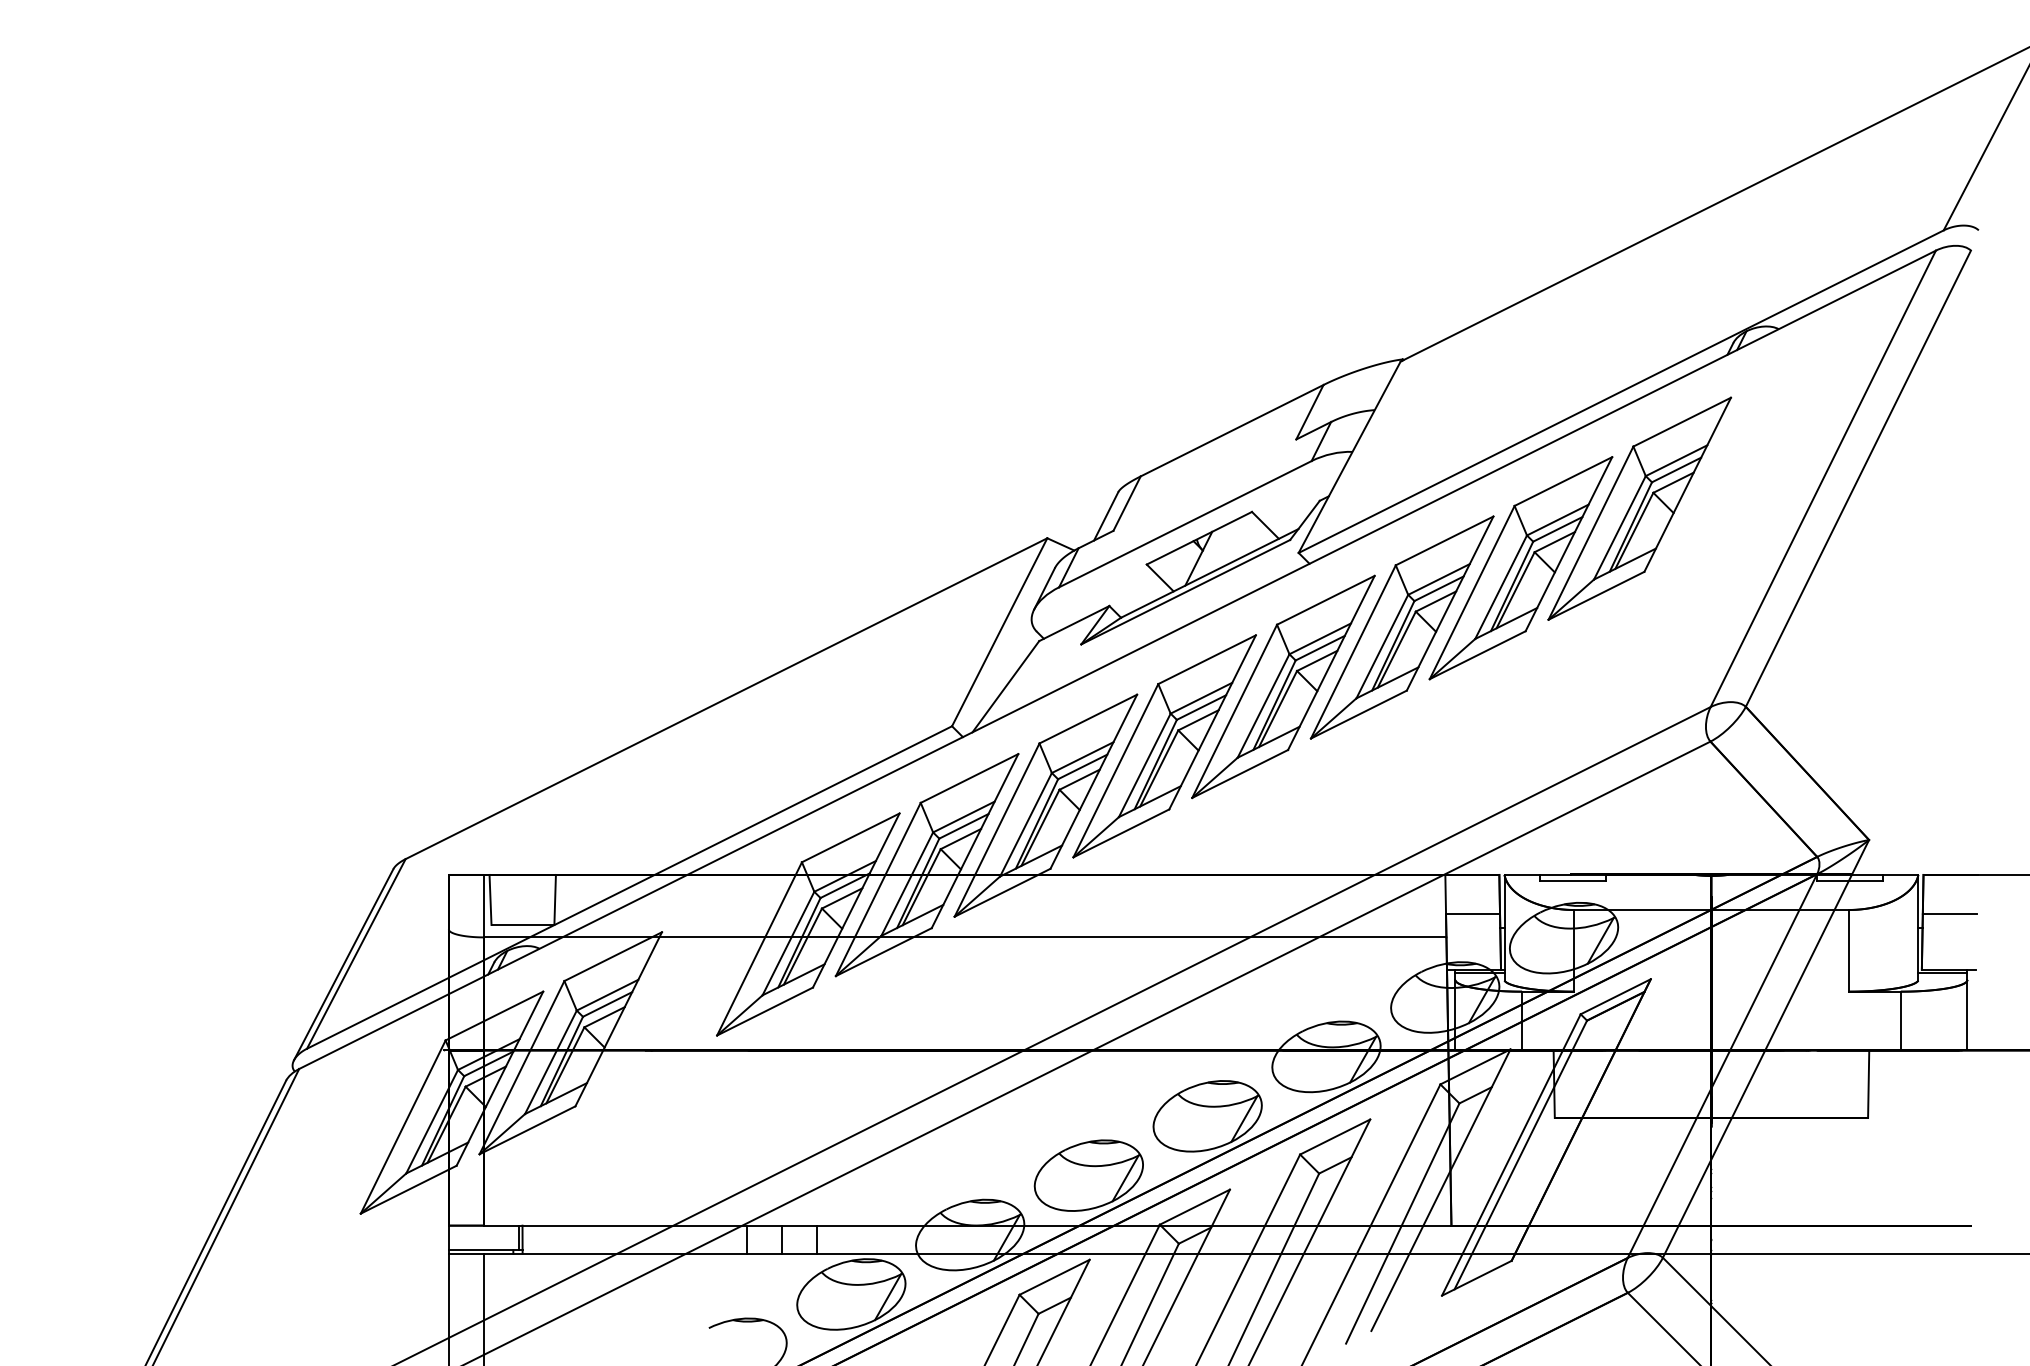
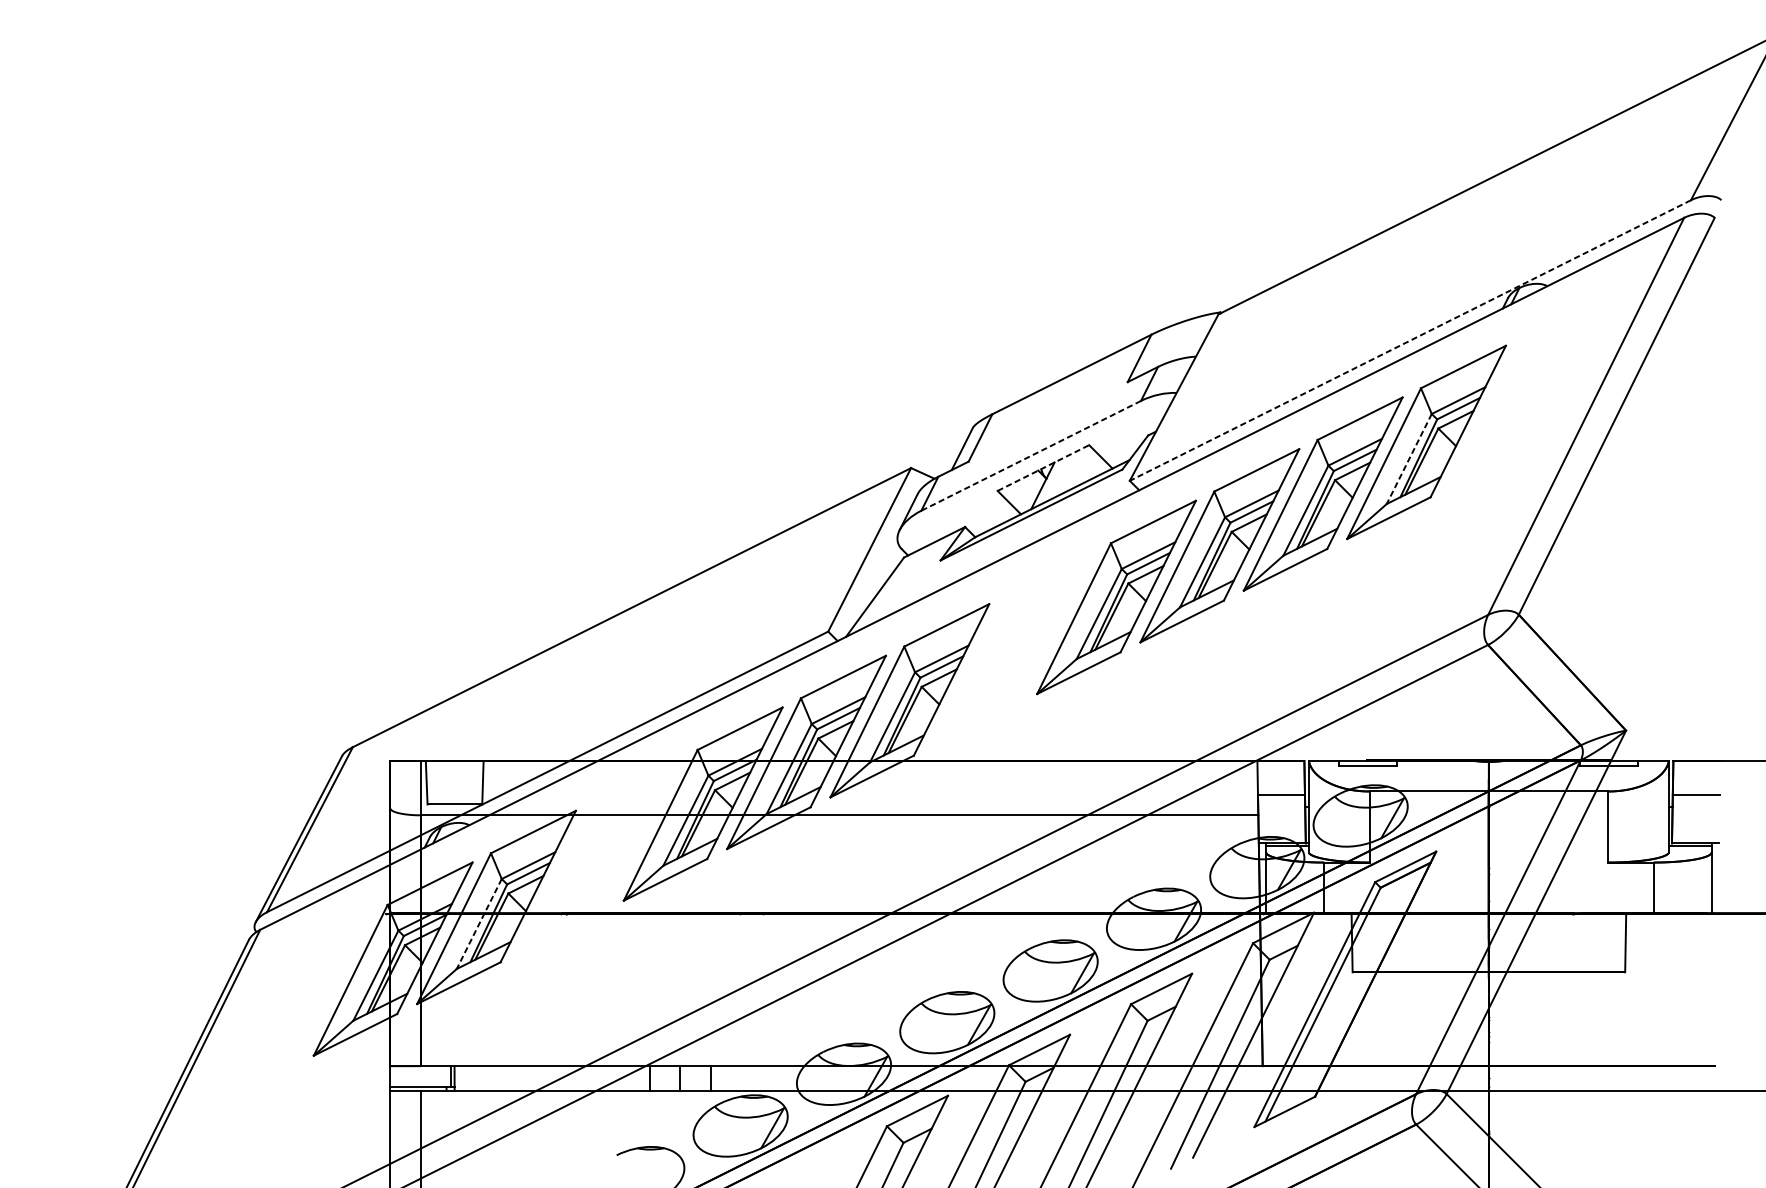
line: (1621, 391) -> (1410, 340), solid -> dashed
line: (1184, 524) -> (1030, 456), solid -> dashed
line: (1619, 527) -> (1408, 458), solid -> dashed
line: (1199, 538) -> (1043, 468), solid -> dashed
part: (1164, 746) -> (1013, 649), removed
line: (550, 1062) -> (478, 924), solid -> dashed

